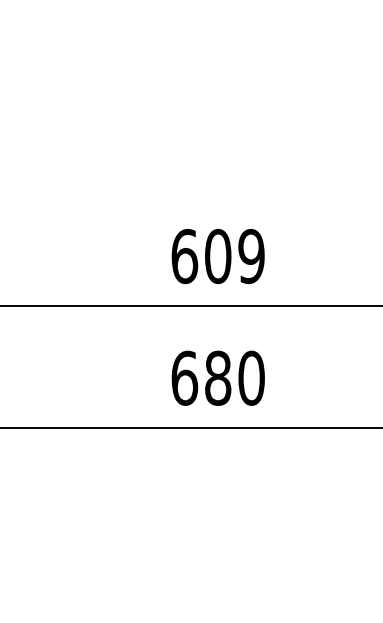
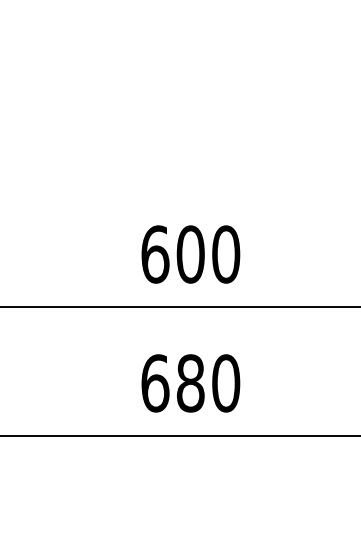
text: (251, 256) -> (226, 254), 609 -> 600

